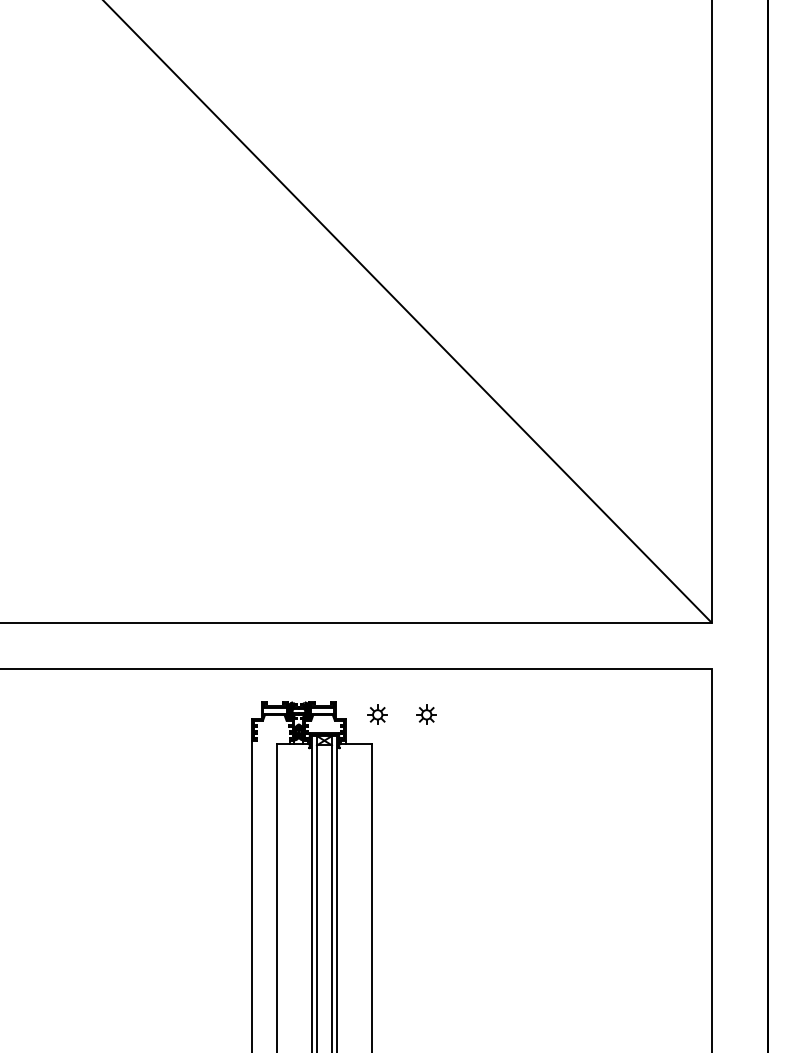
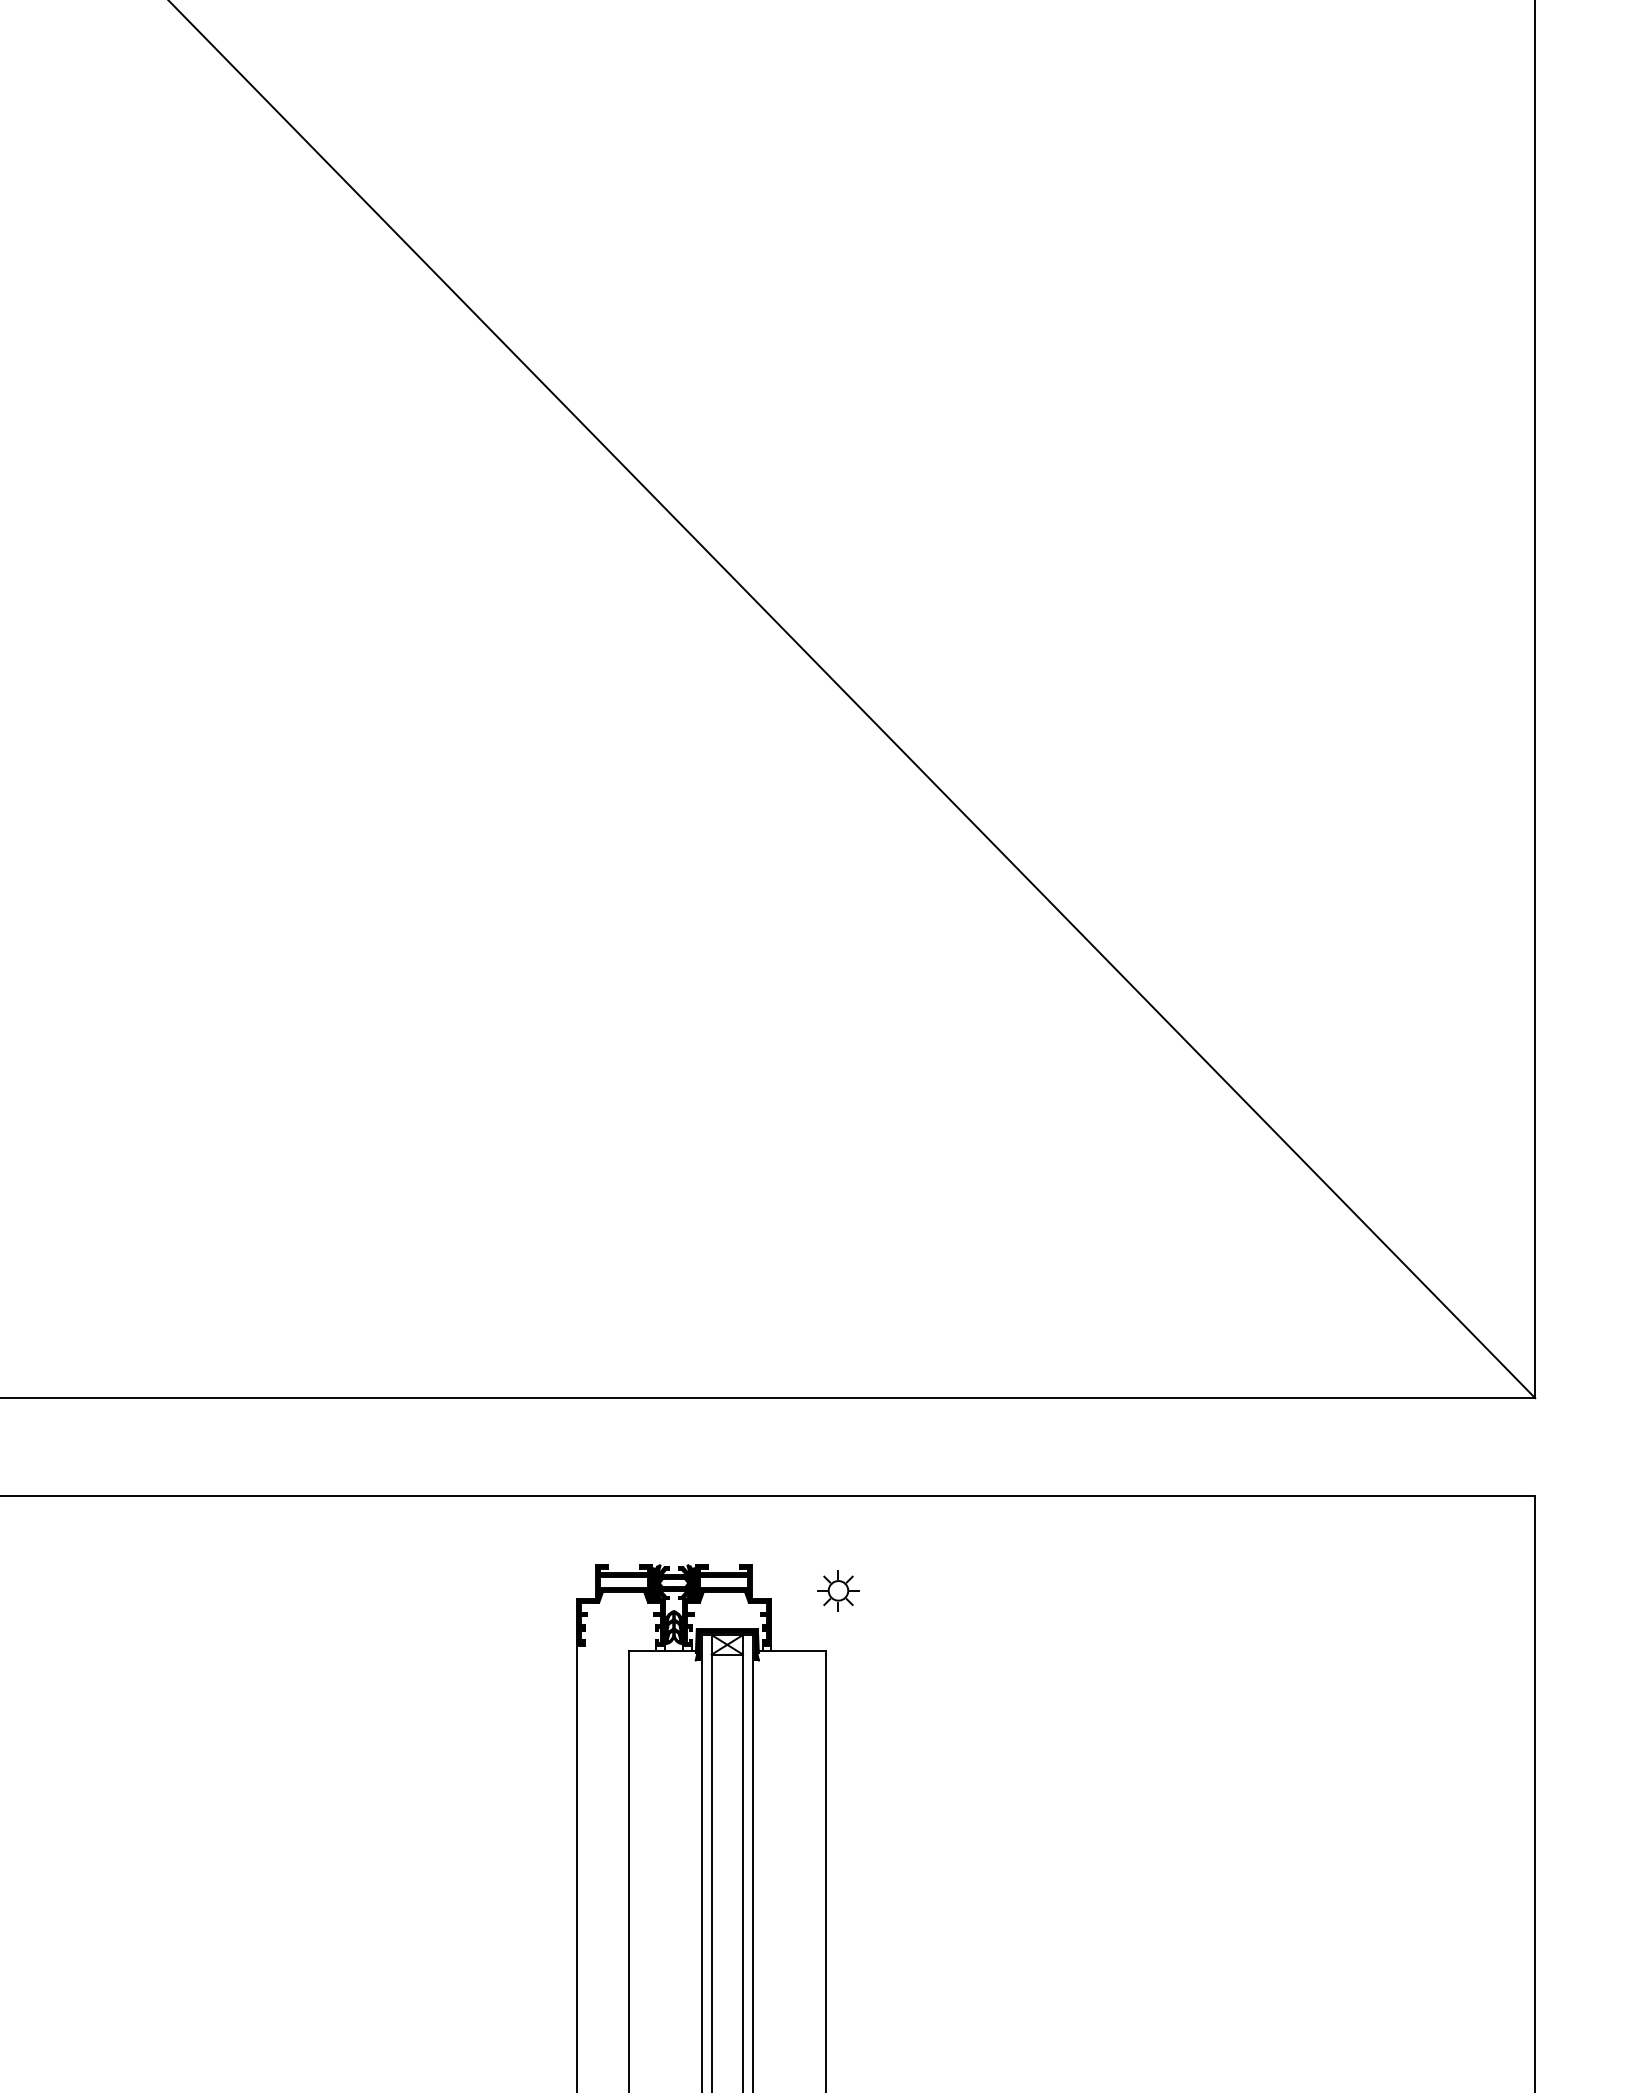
part: (426, 714) -> (940, 1590), removed

